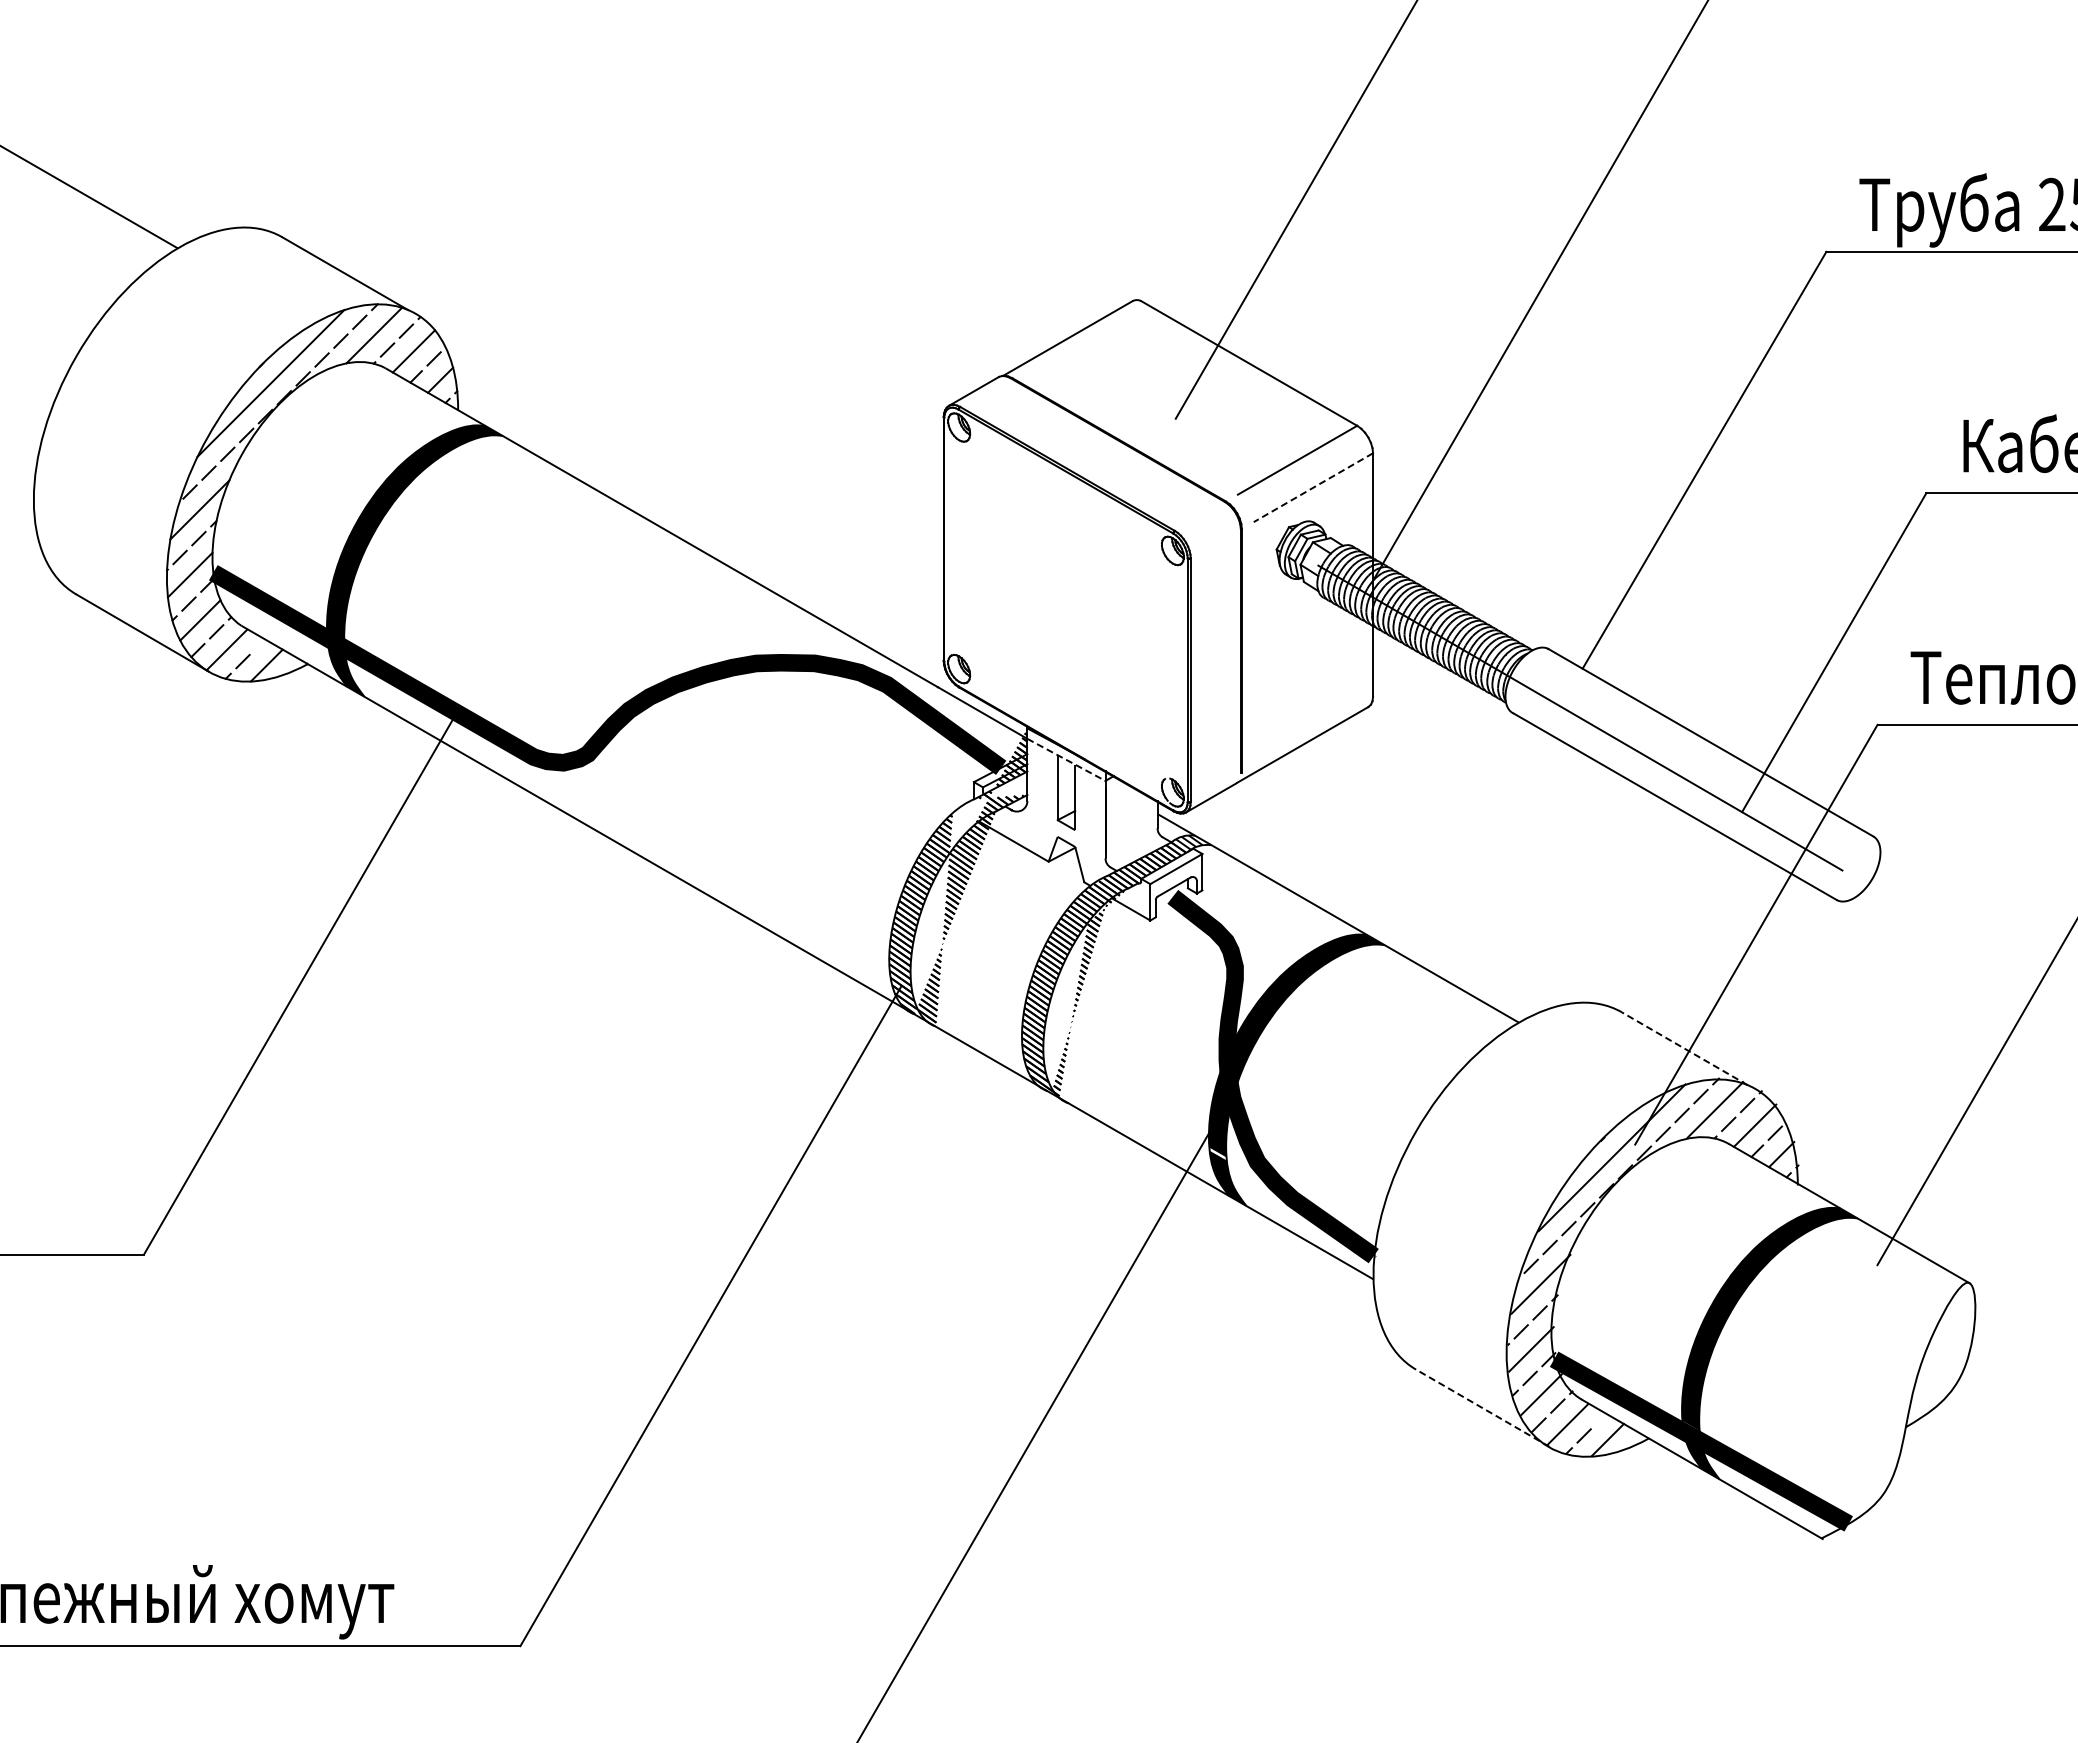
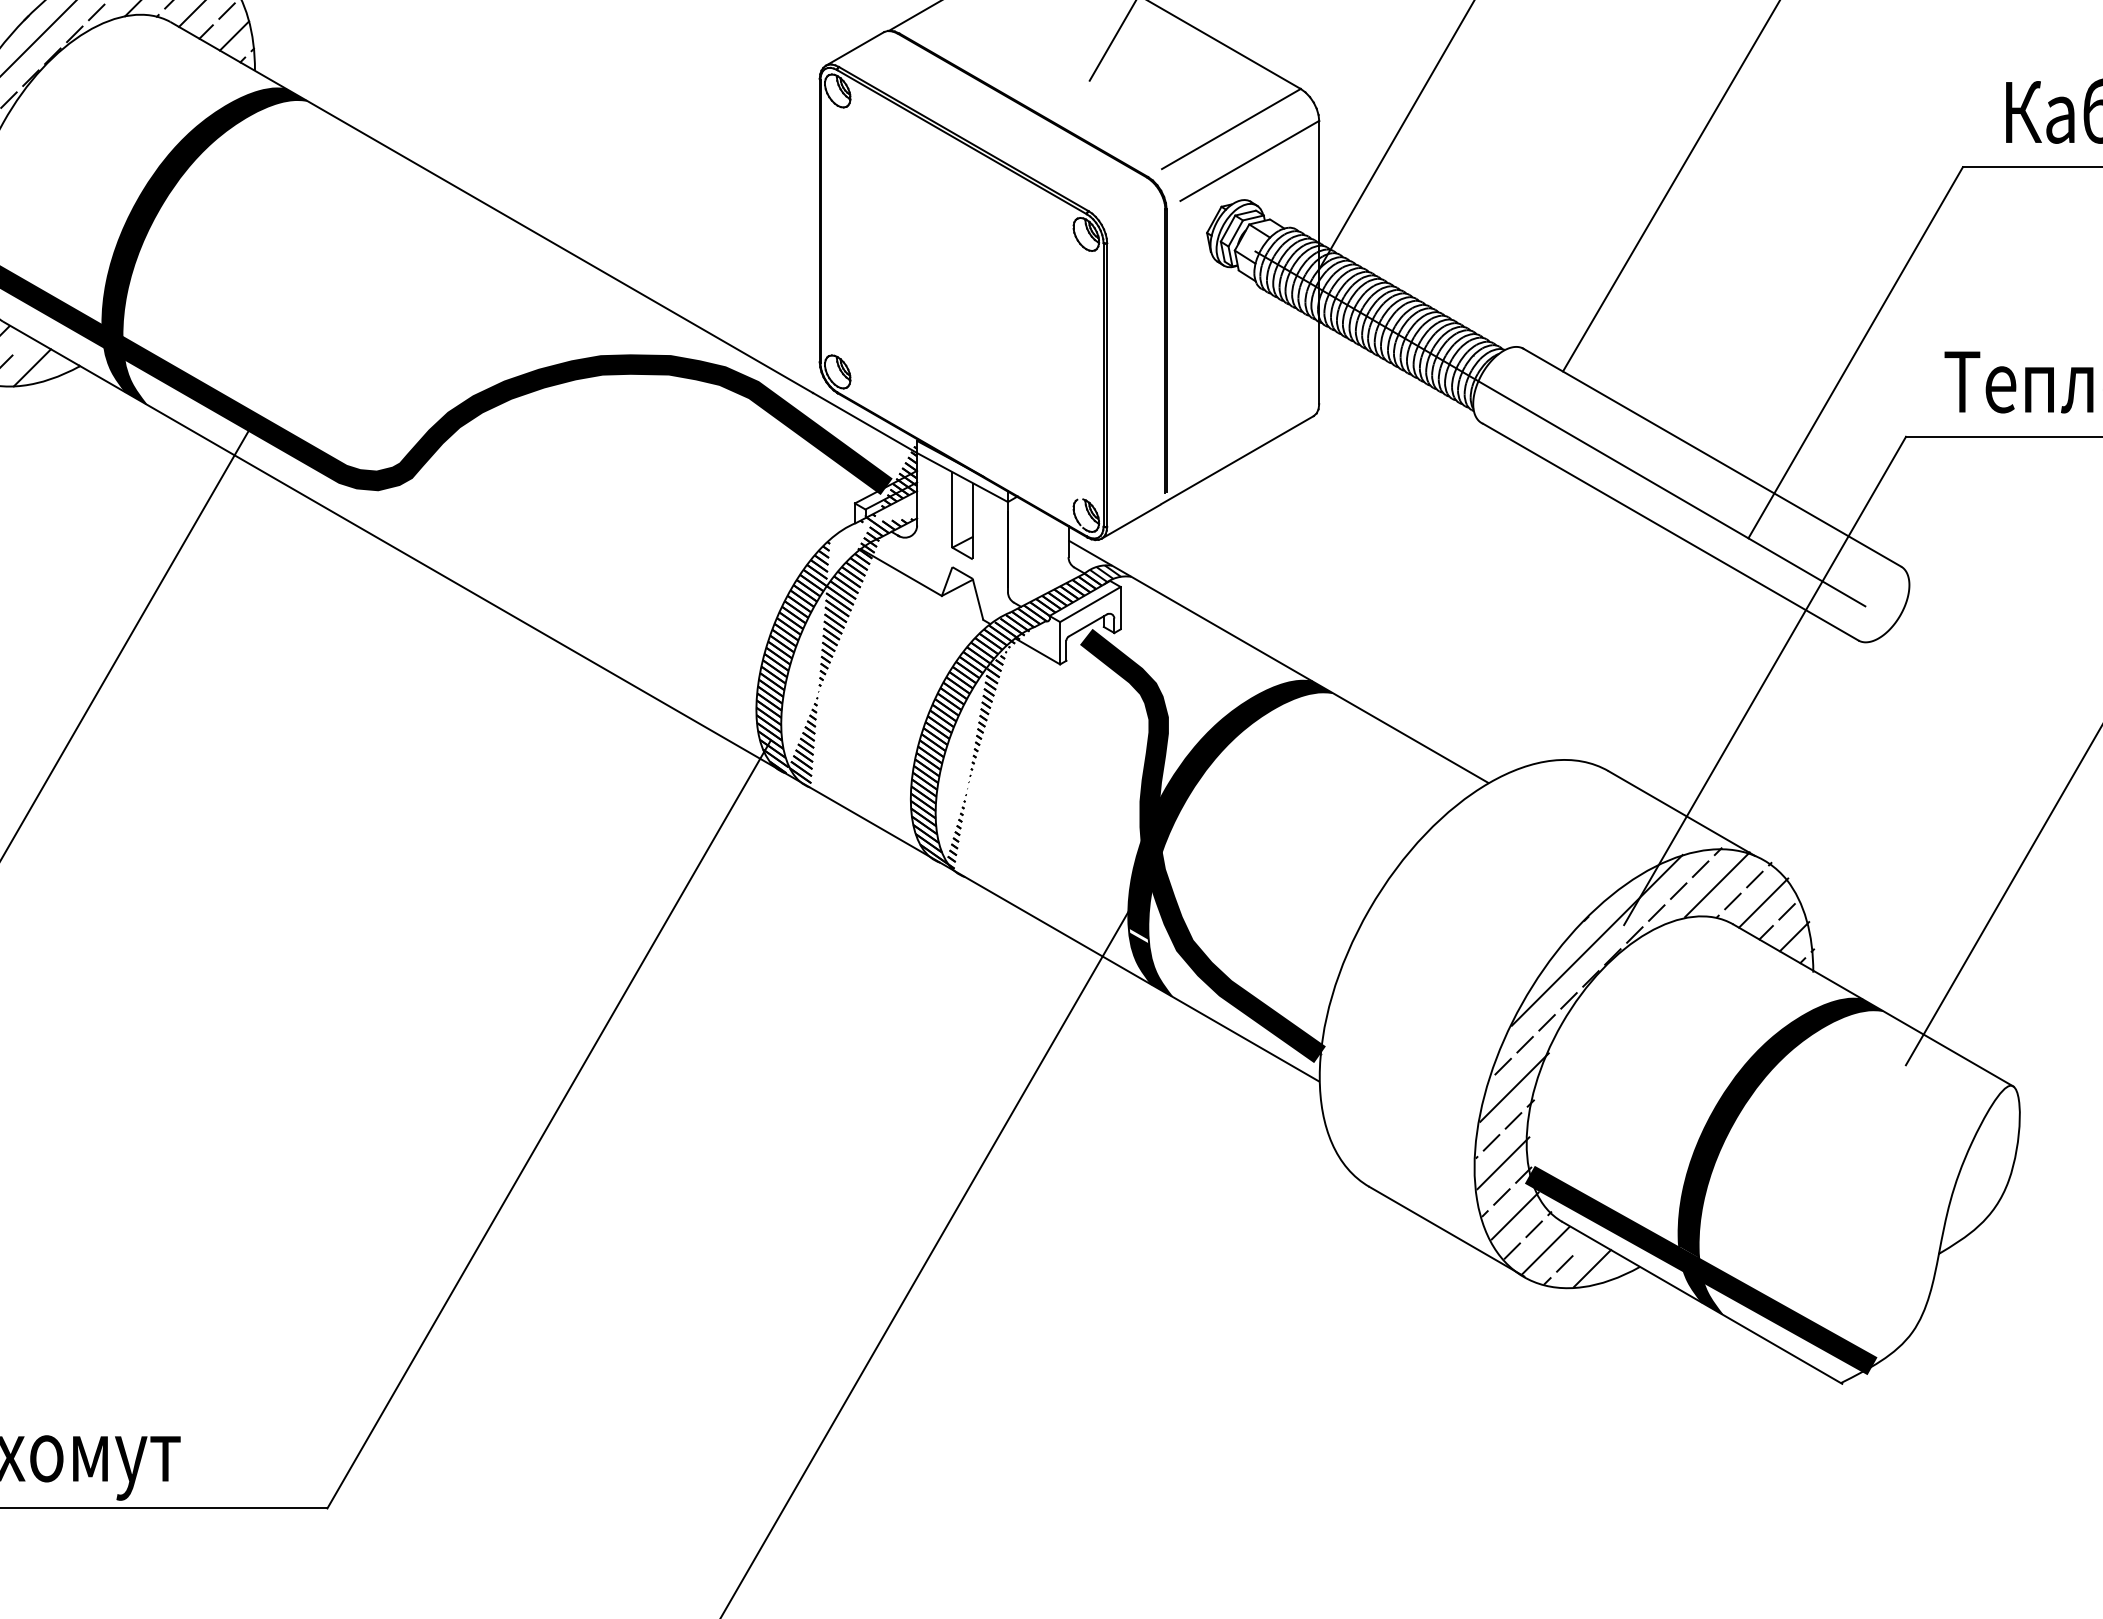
line: (1313, 487) -> (1249, 160), dashed -> solid
line: (1066, 760) -> (962, 478), dashed -> solid
line: (1684, 1048) -> (1681, 813), dashed -> solid
line: (1482, 1408) -> (1446, 1232), dashed -> solid

